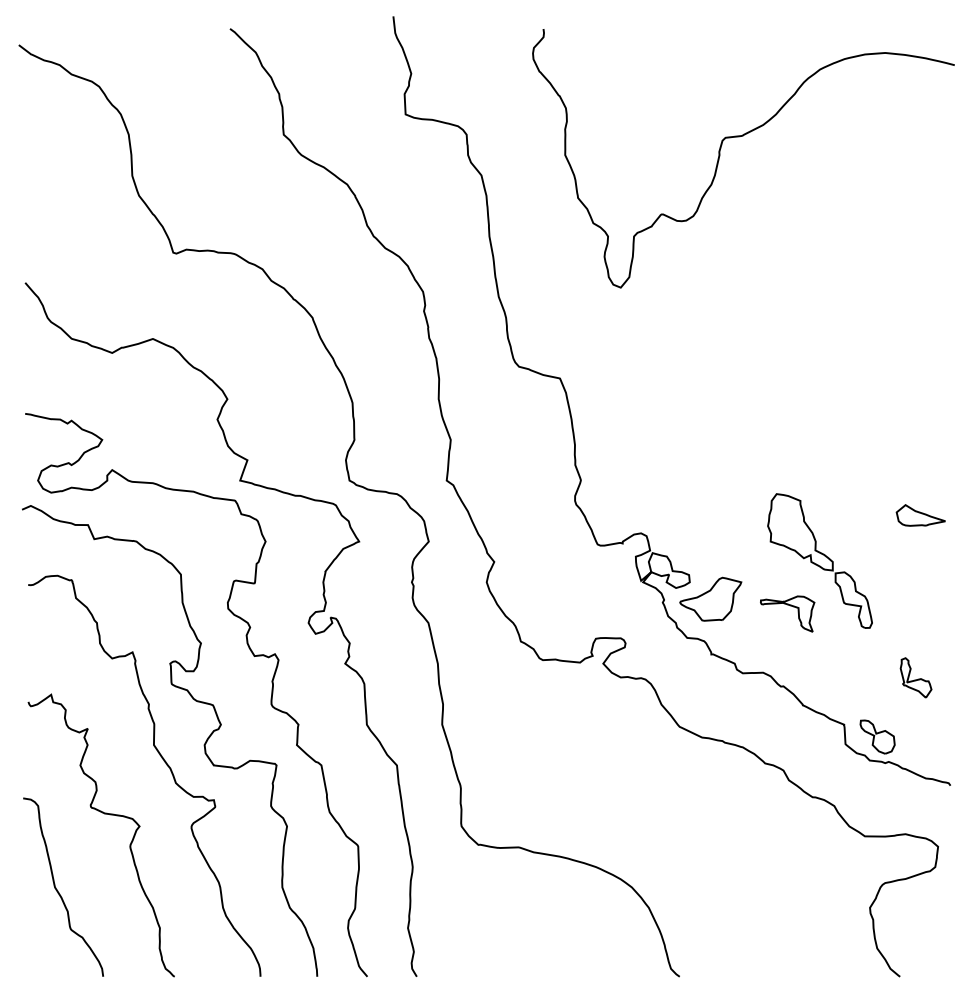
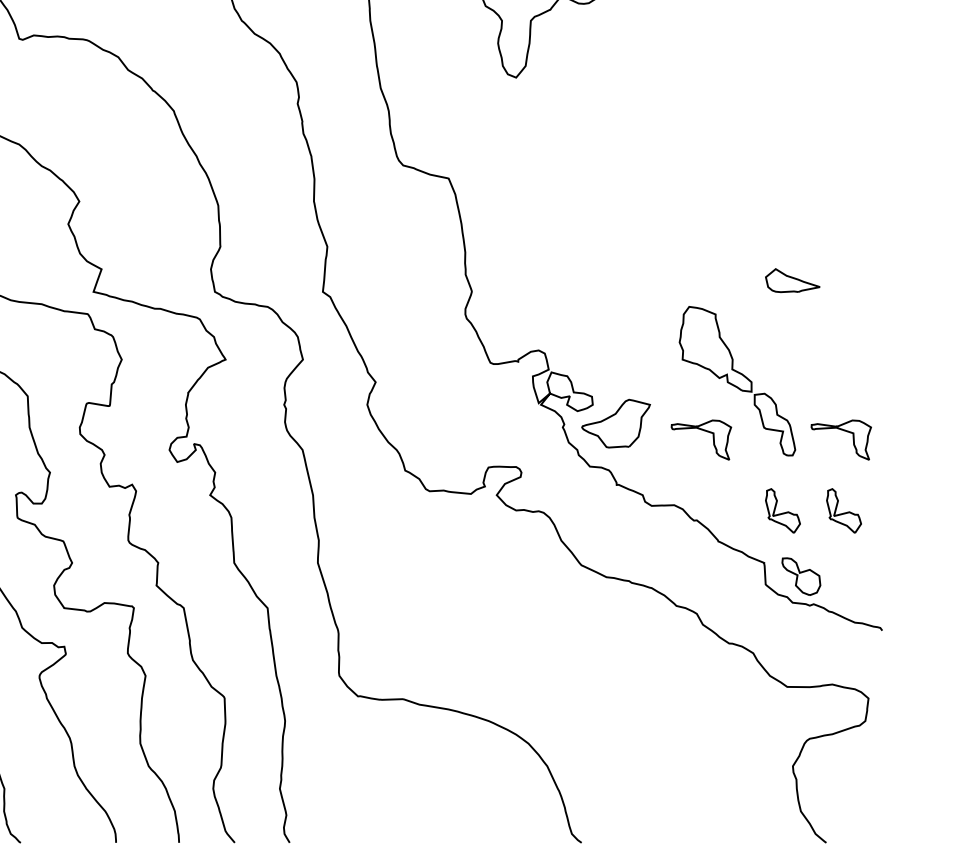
part: (920, 515) -> (792, 280), moved
part: (916, 606) -> (844, 431), added
part: (860, 677) -> (782, 510), added

